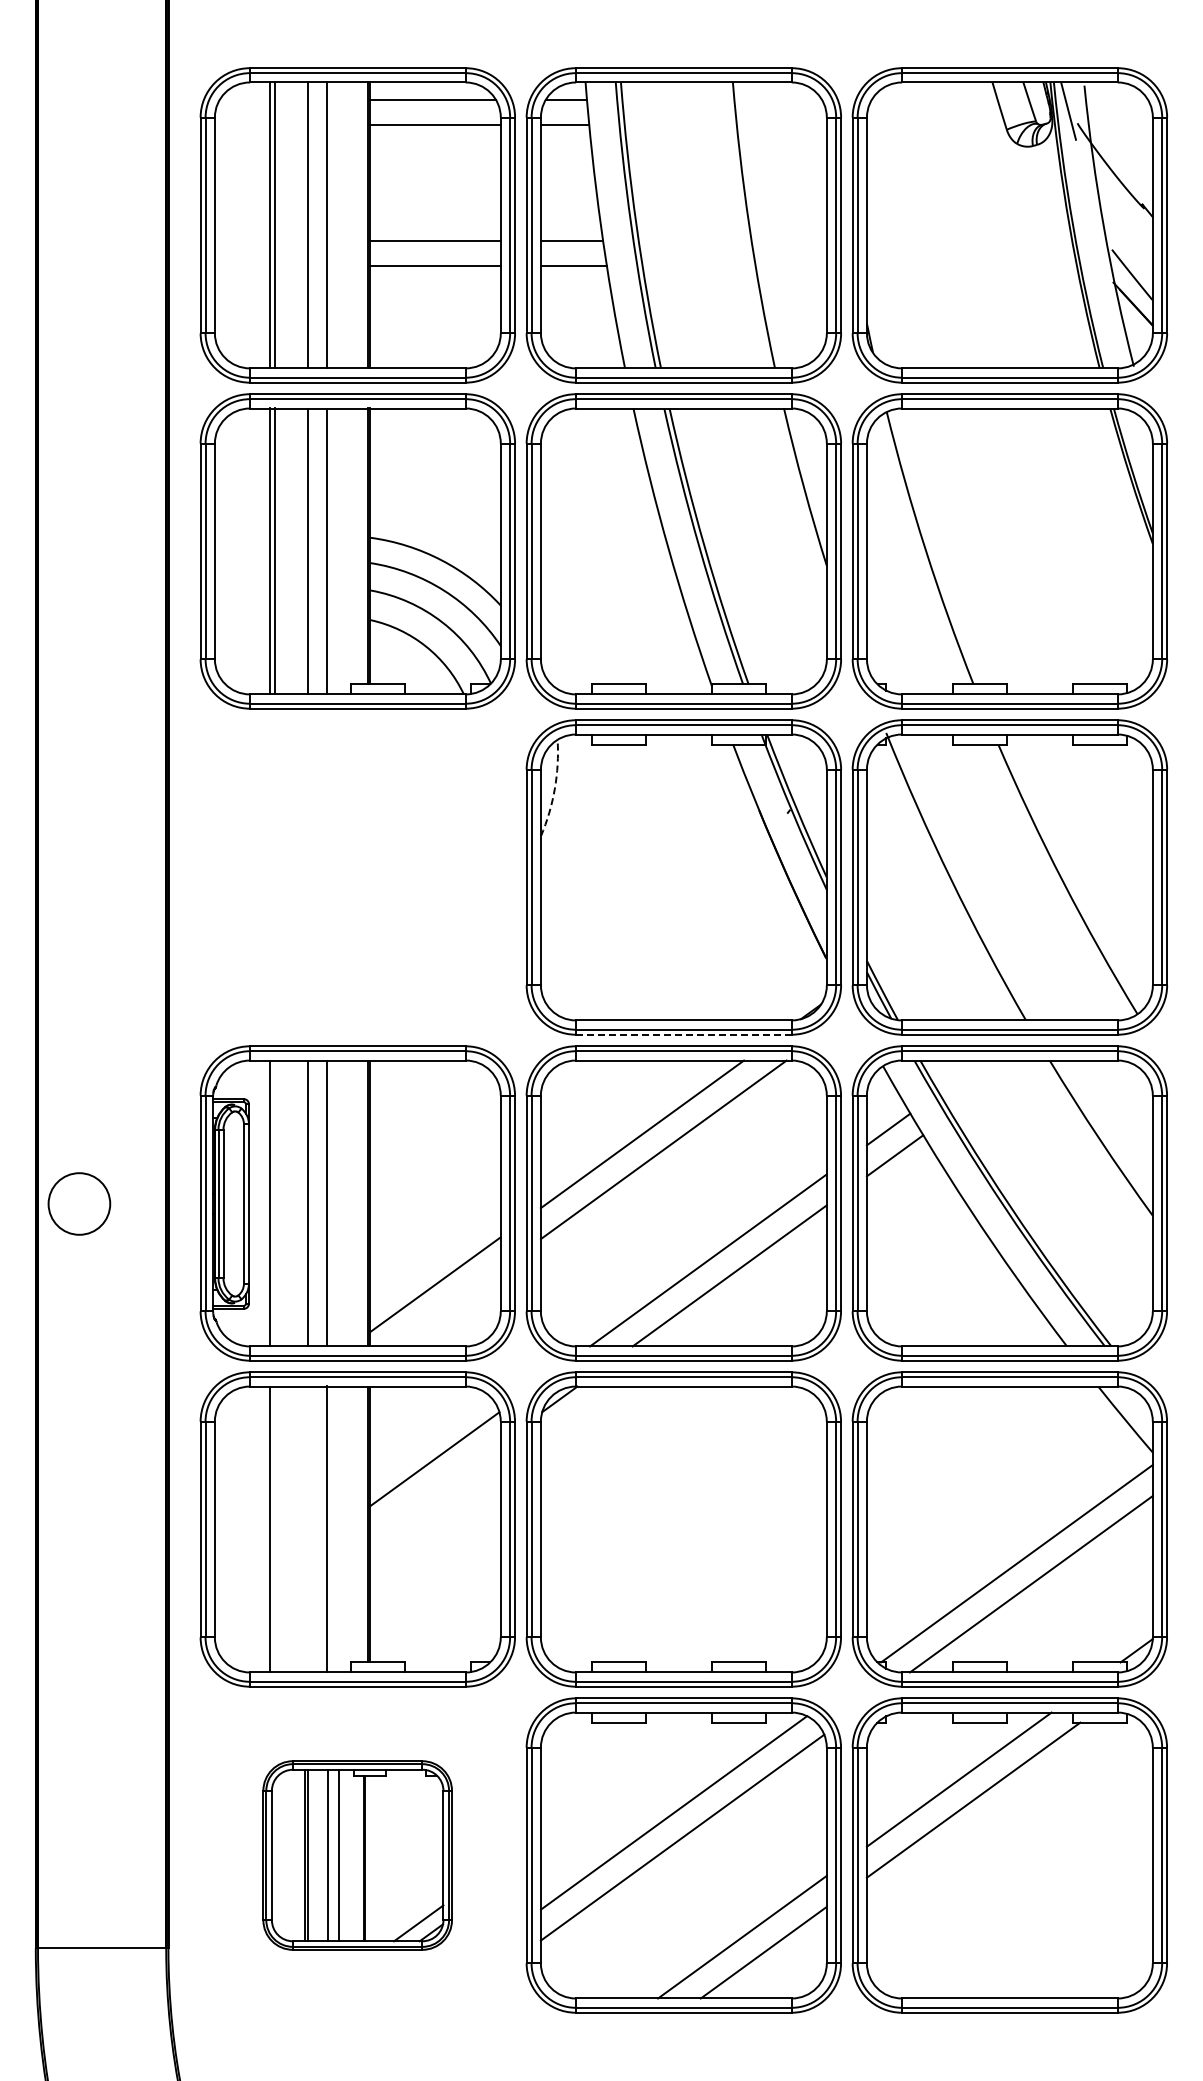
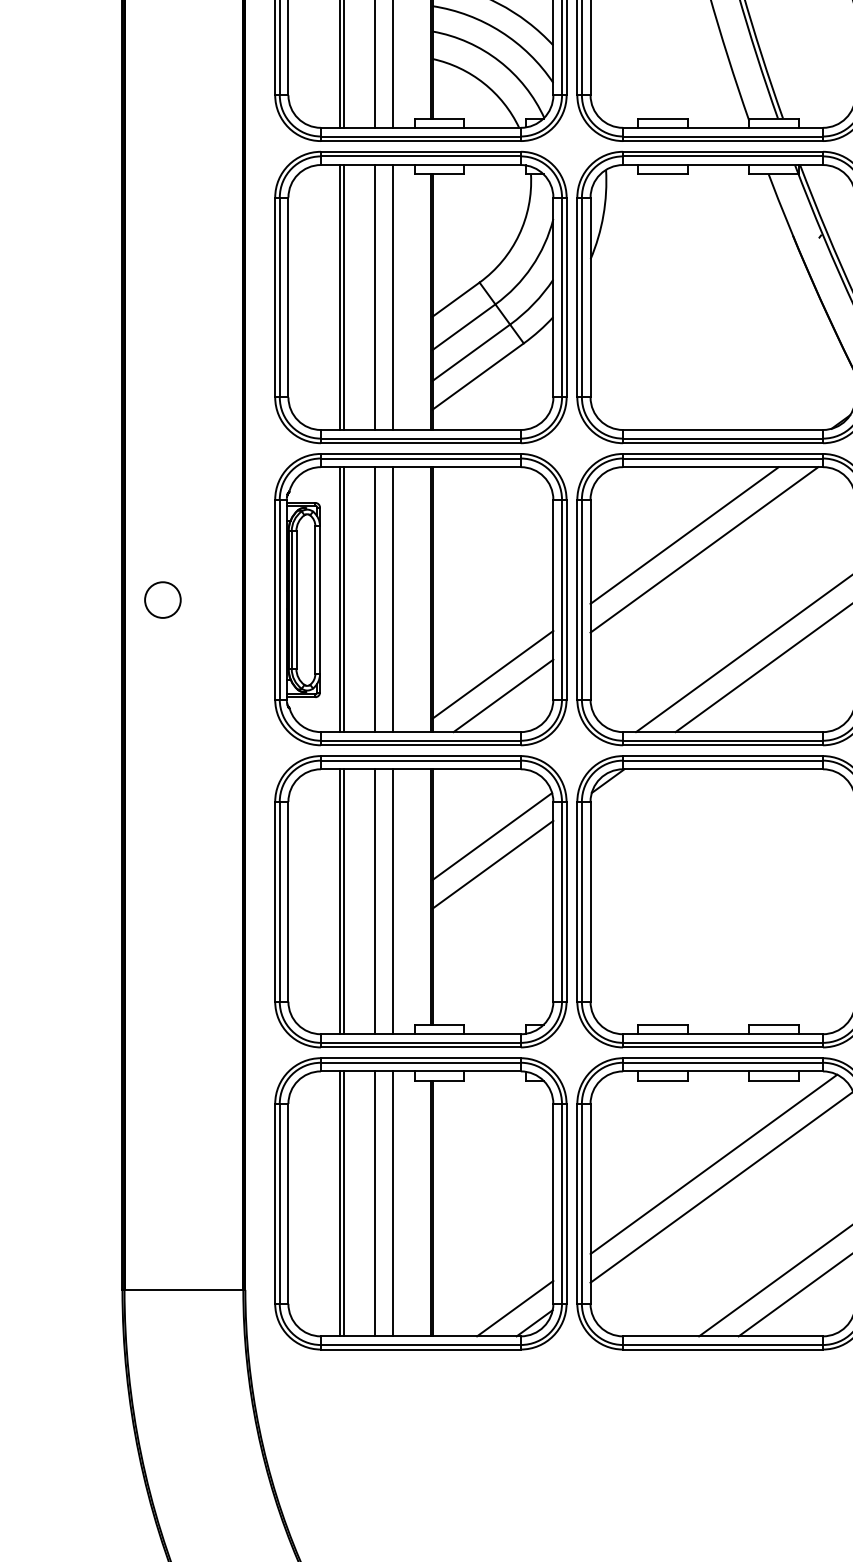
arc: (554, 788) -> (603, 215), dashed -> solid
part: (357, 877) -> (420, 297), added
line: (683, 1034) -> (722, 443), dashed -> solid
circle: (79, 1203) -> (162, 599), size x0.62
line: (275, 1203) -> (344, 599), added
line: (446, 1307) -> (503, 696), added
line: (435, 1489) -> (492, 864), added
line: (275, 1529) -> (344, 901), added
line: (308, 1529) -> (375, 901), added
part: (357, 1855) -> (420, 1203), size x1.67

